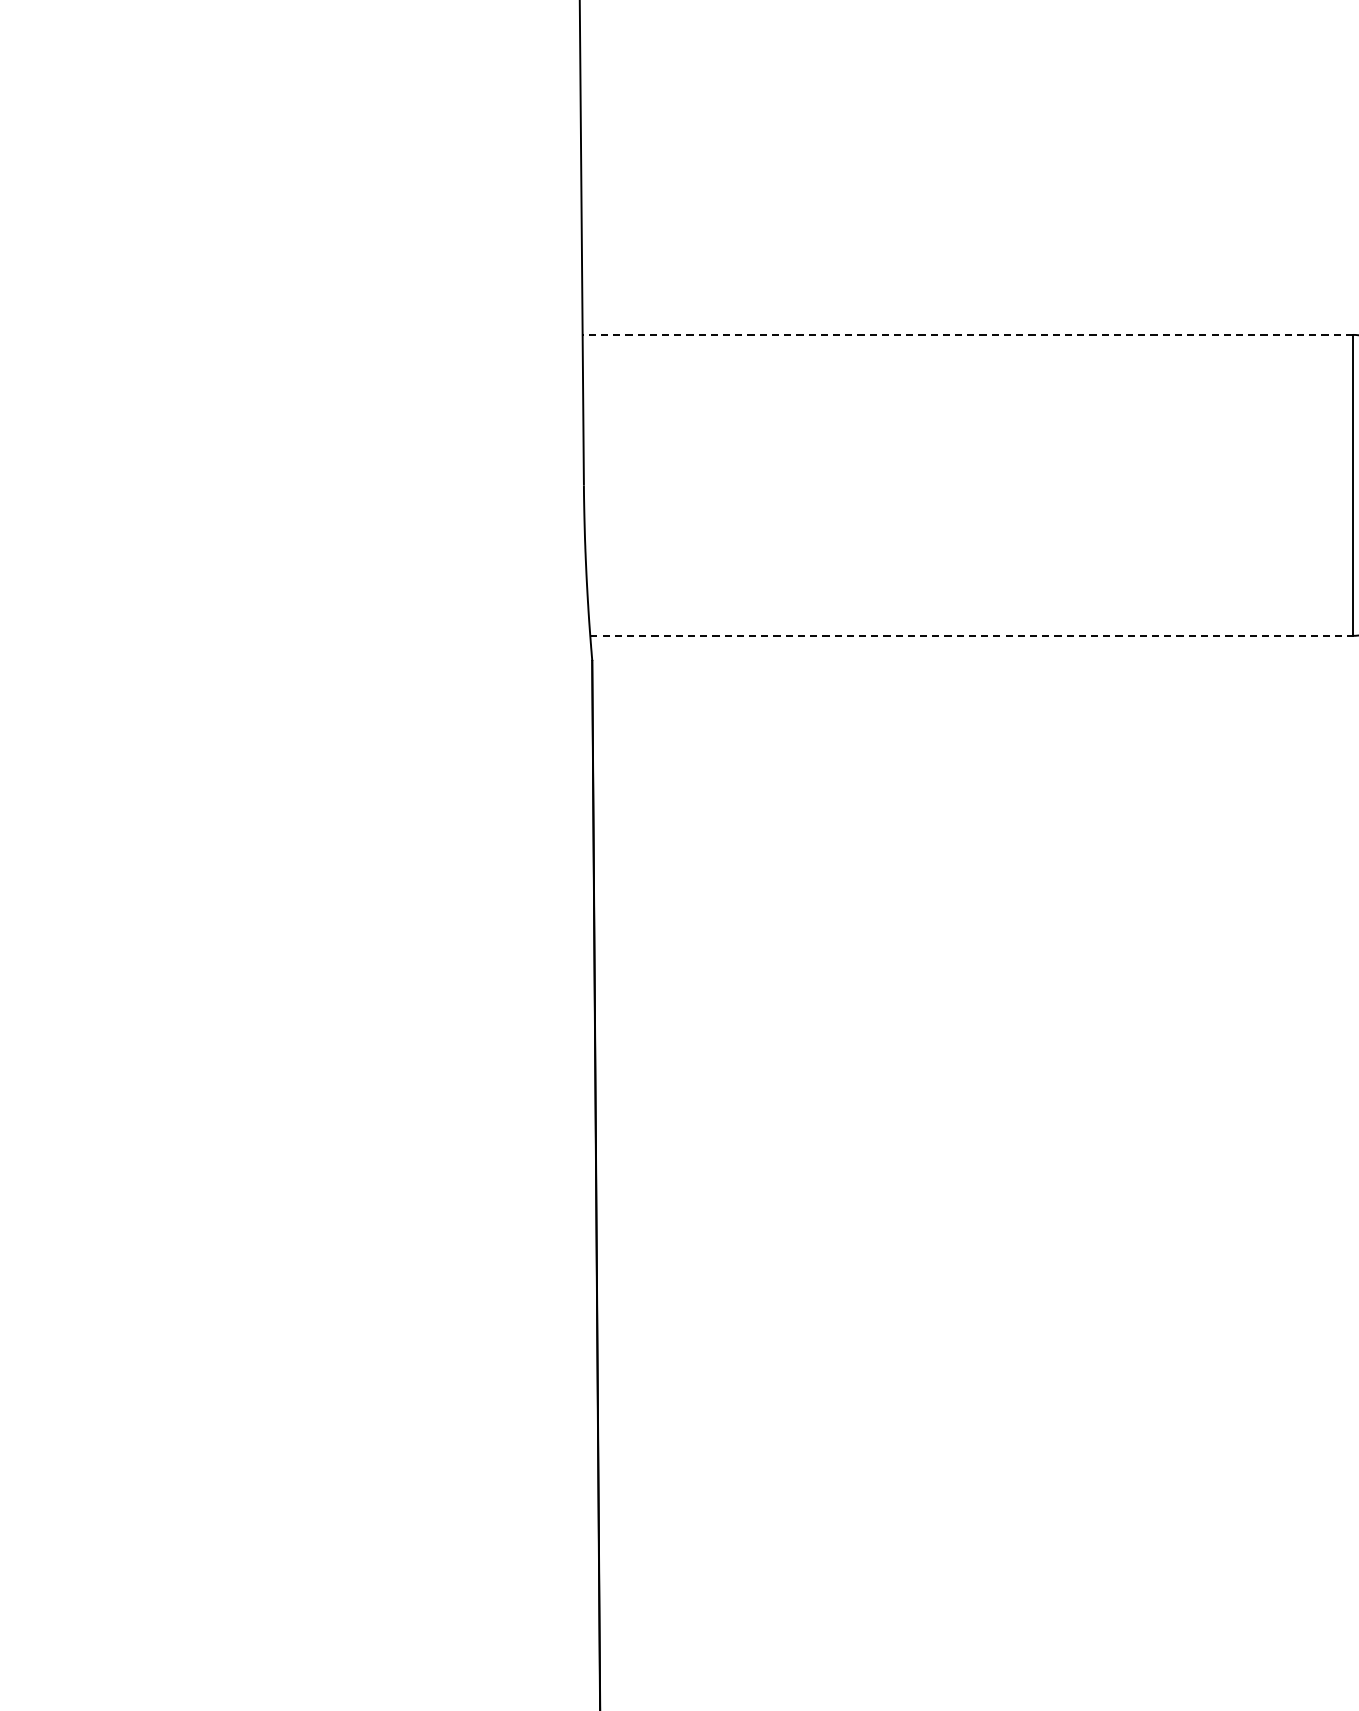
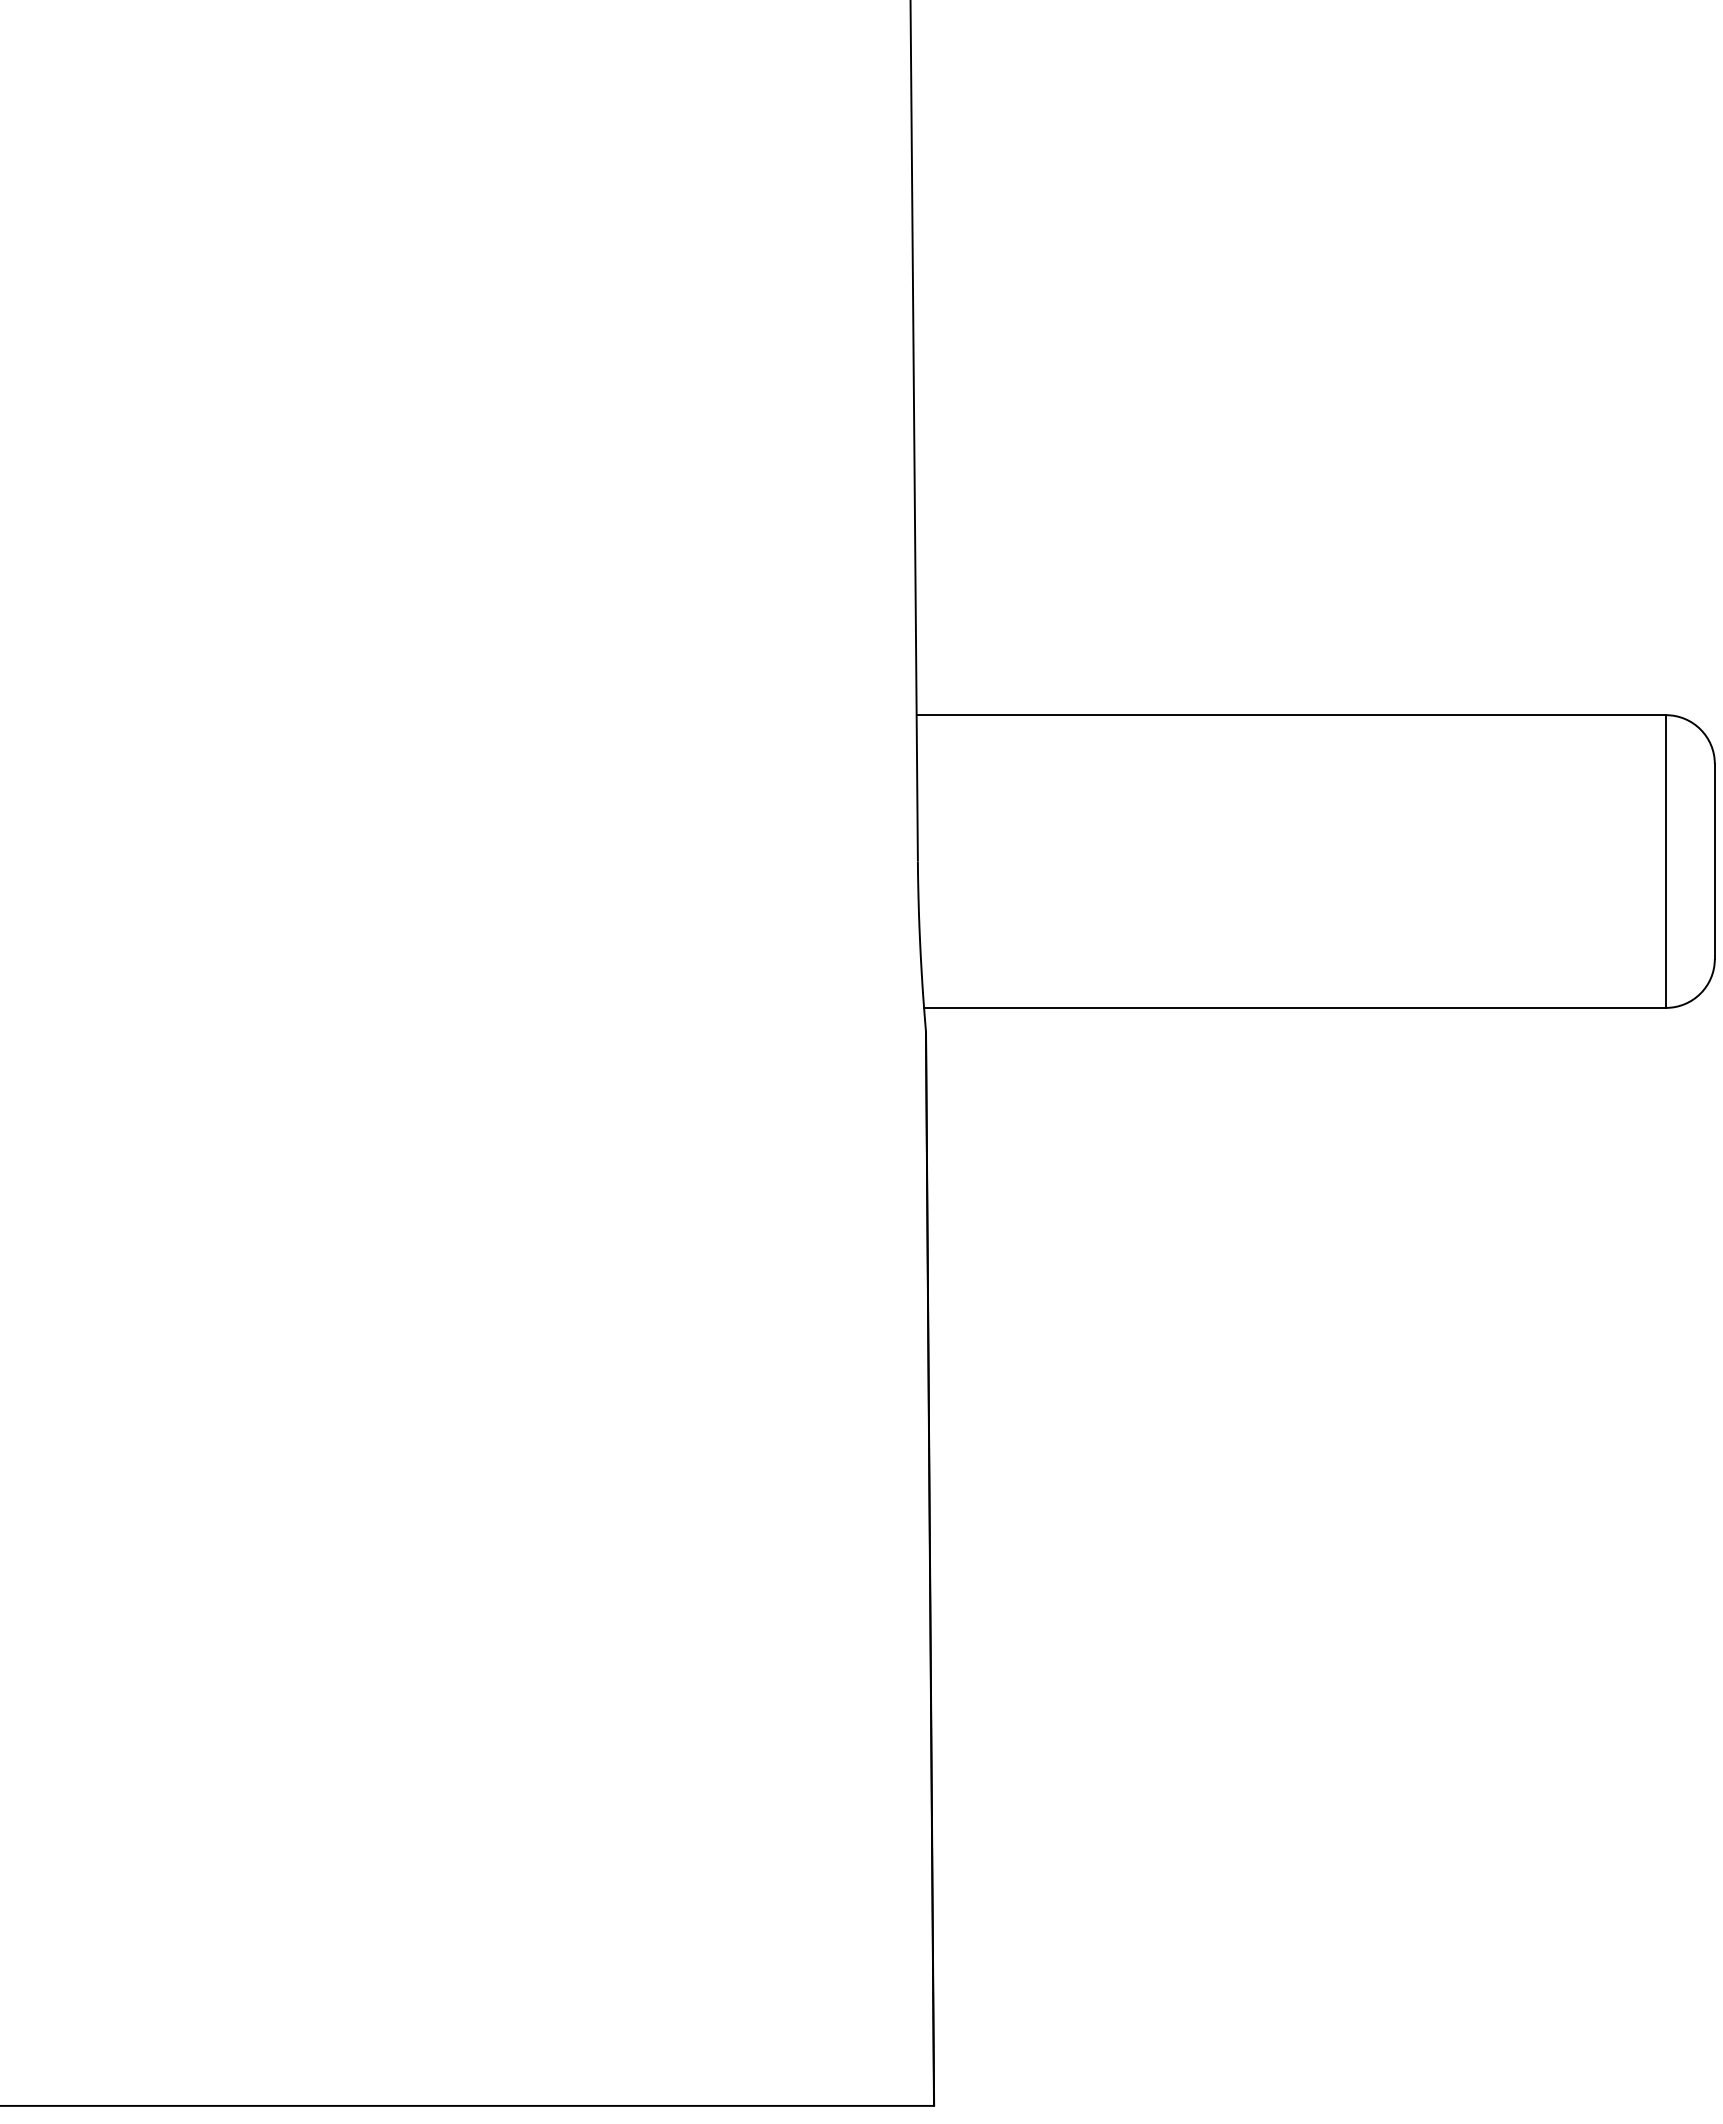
line: (967, 335) -> (1291, 715), dashed -> solid
line: (972, 635) -> (1295, 1007), dashed -> solid

